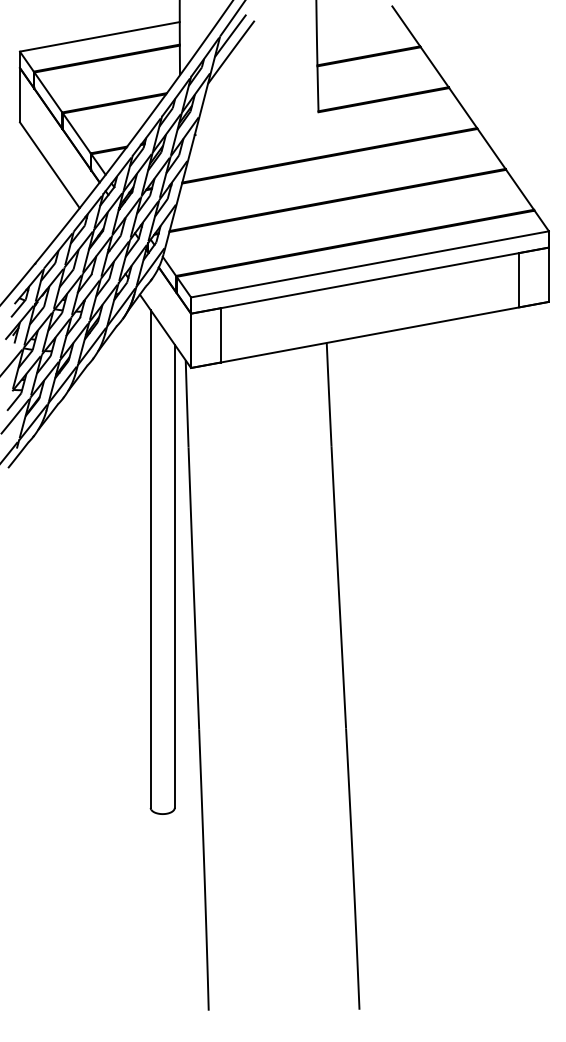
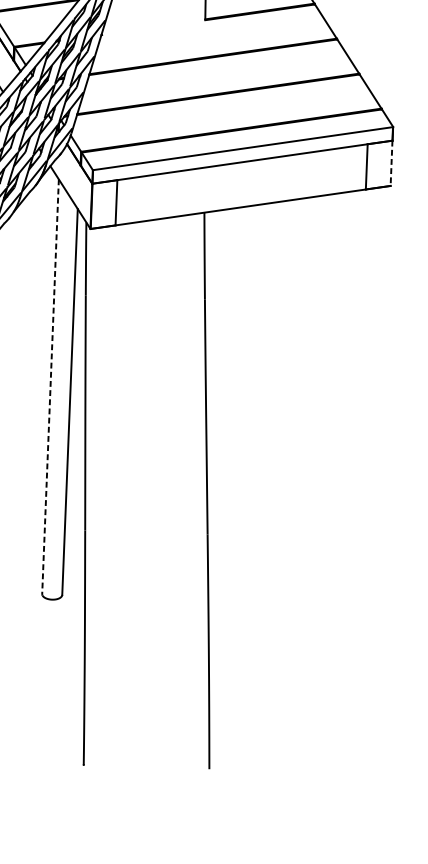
line: (548, 275) -> (391, 163), solid -> dashed
line: (150, 559) -> (50, 387), solid -> dashed

